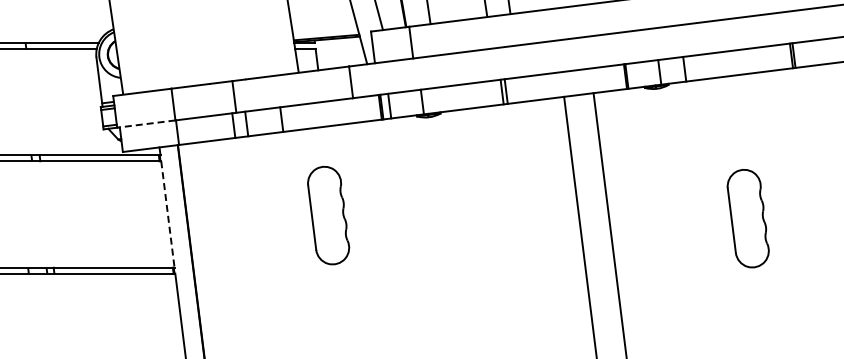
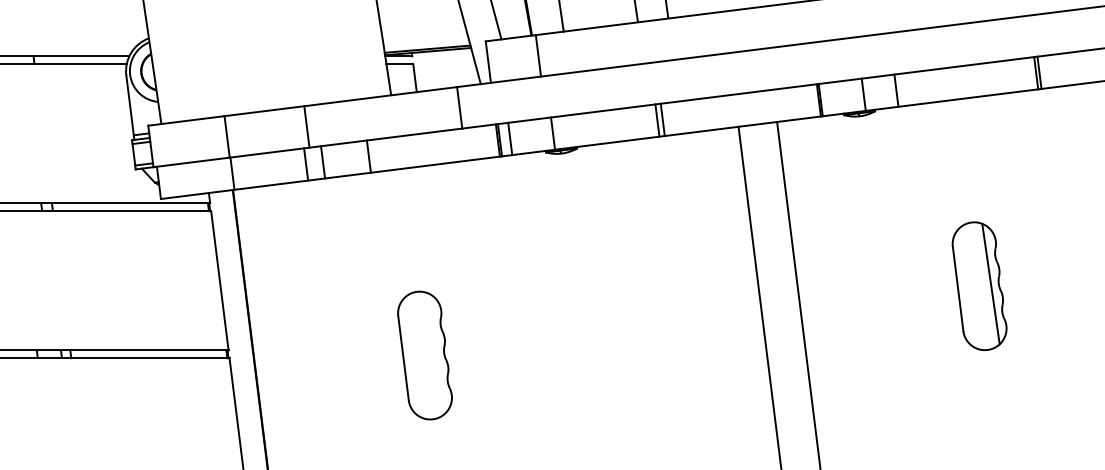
line: (145, 124) -> (190, 162), dashed -> solid
line: (167, 214) -> (219, 280), dashed -> solid
part: (328, 215) -> (424, 355), moved
line: (756, 216) -> (990, 283), added

